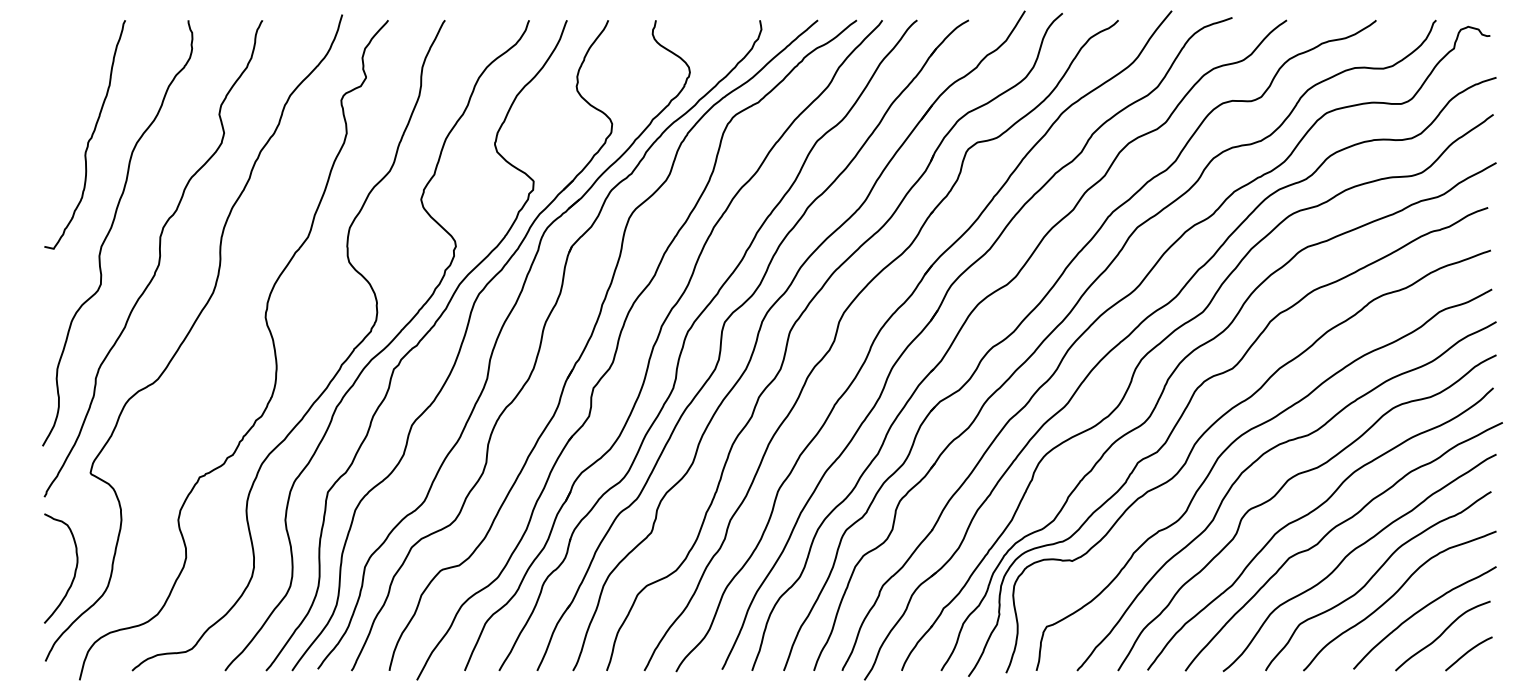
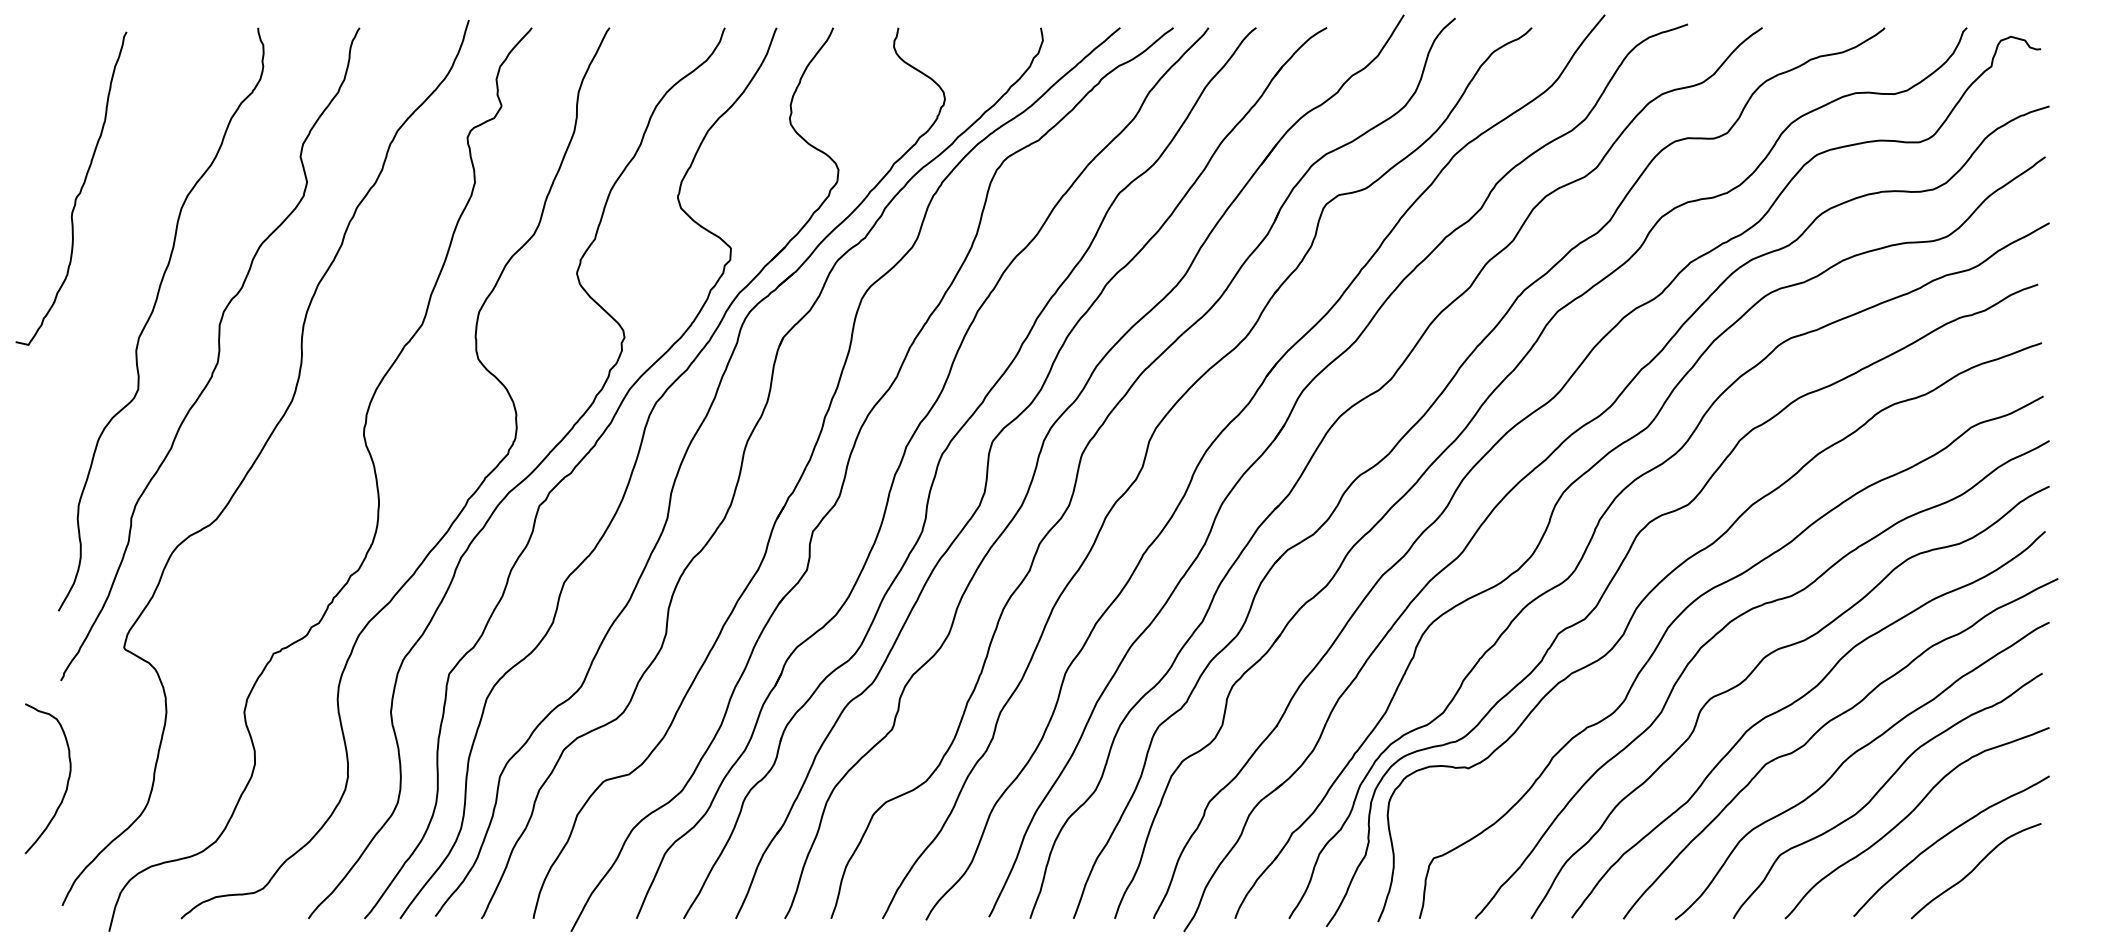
curve: (89, 138) -> (77, 193), moved
curve: (74, 570) -> (66, 781), moved
curve: (1468, 652) -> (2011, 893), removed

